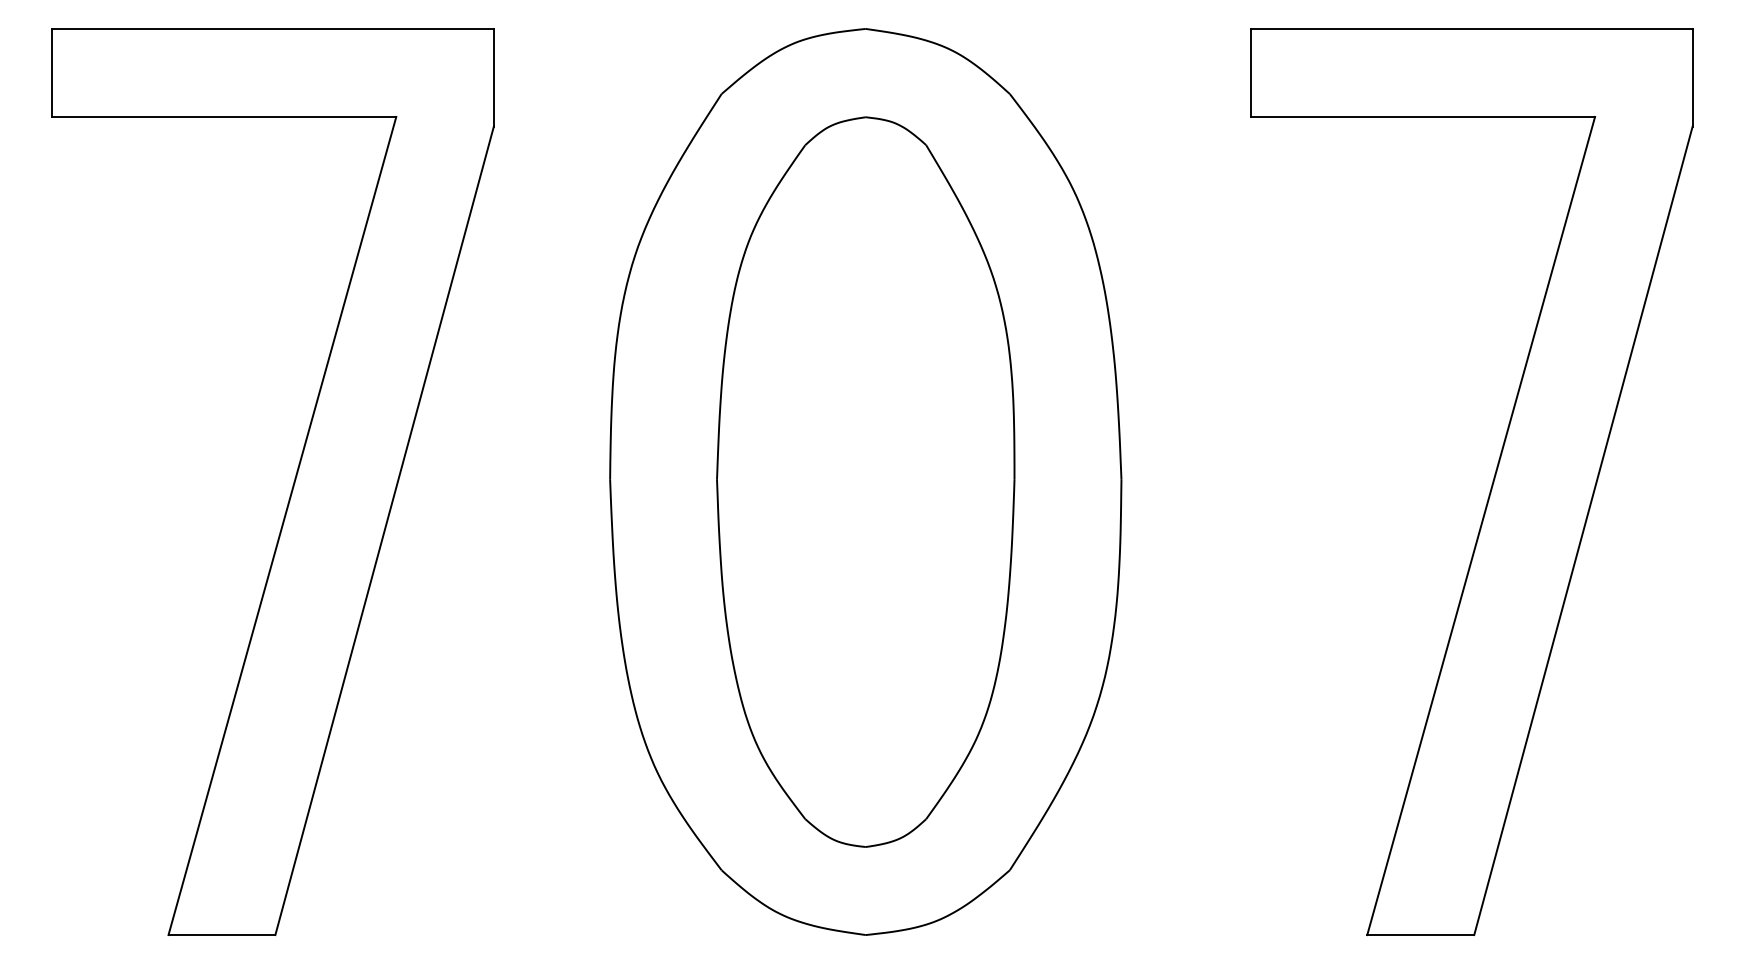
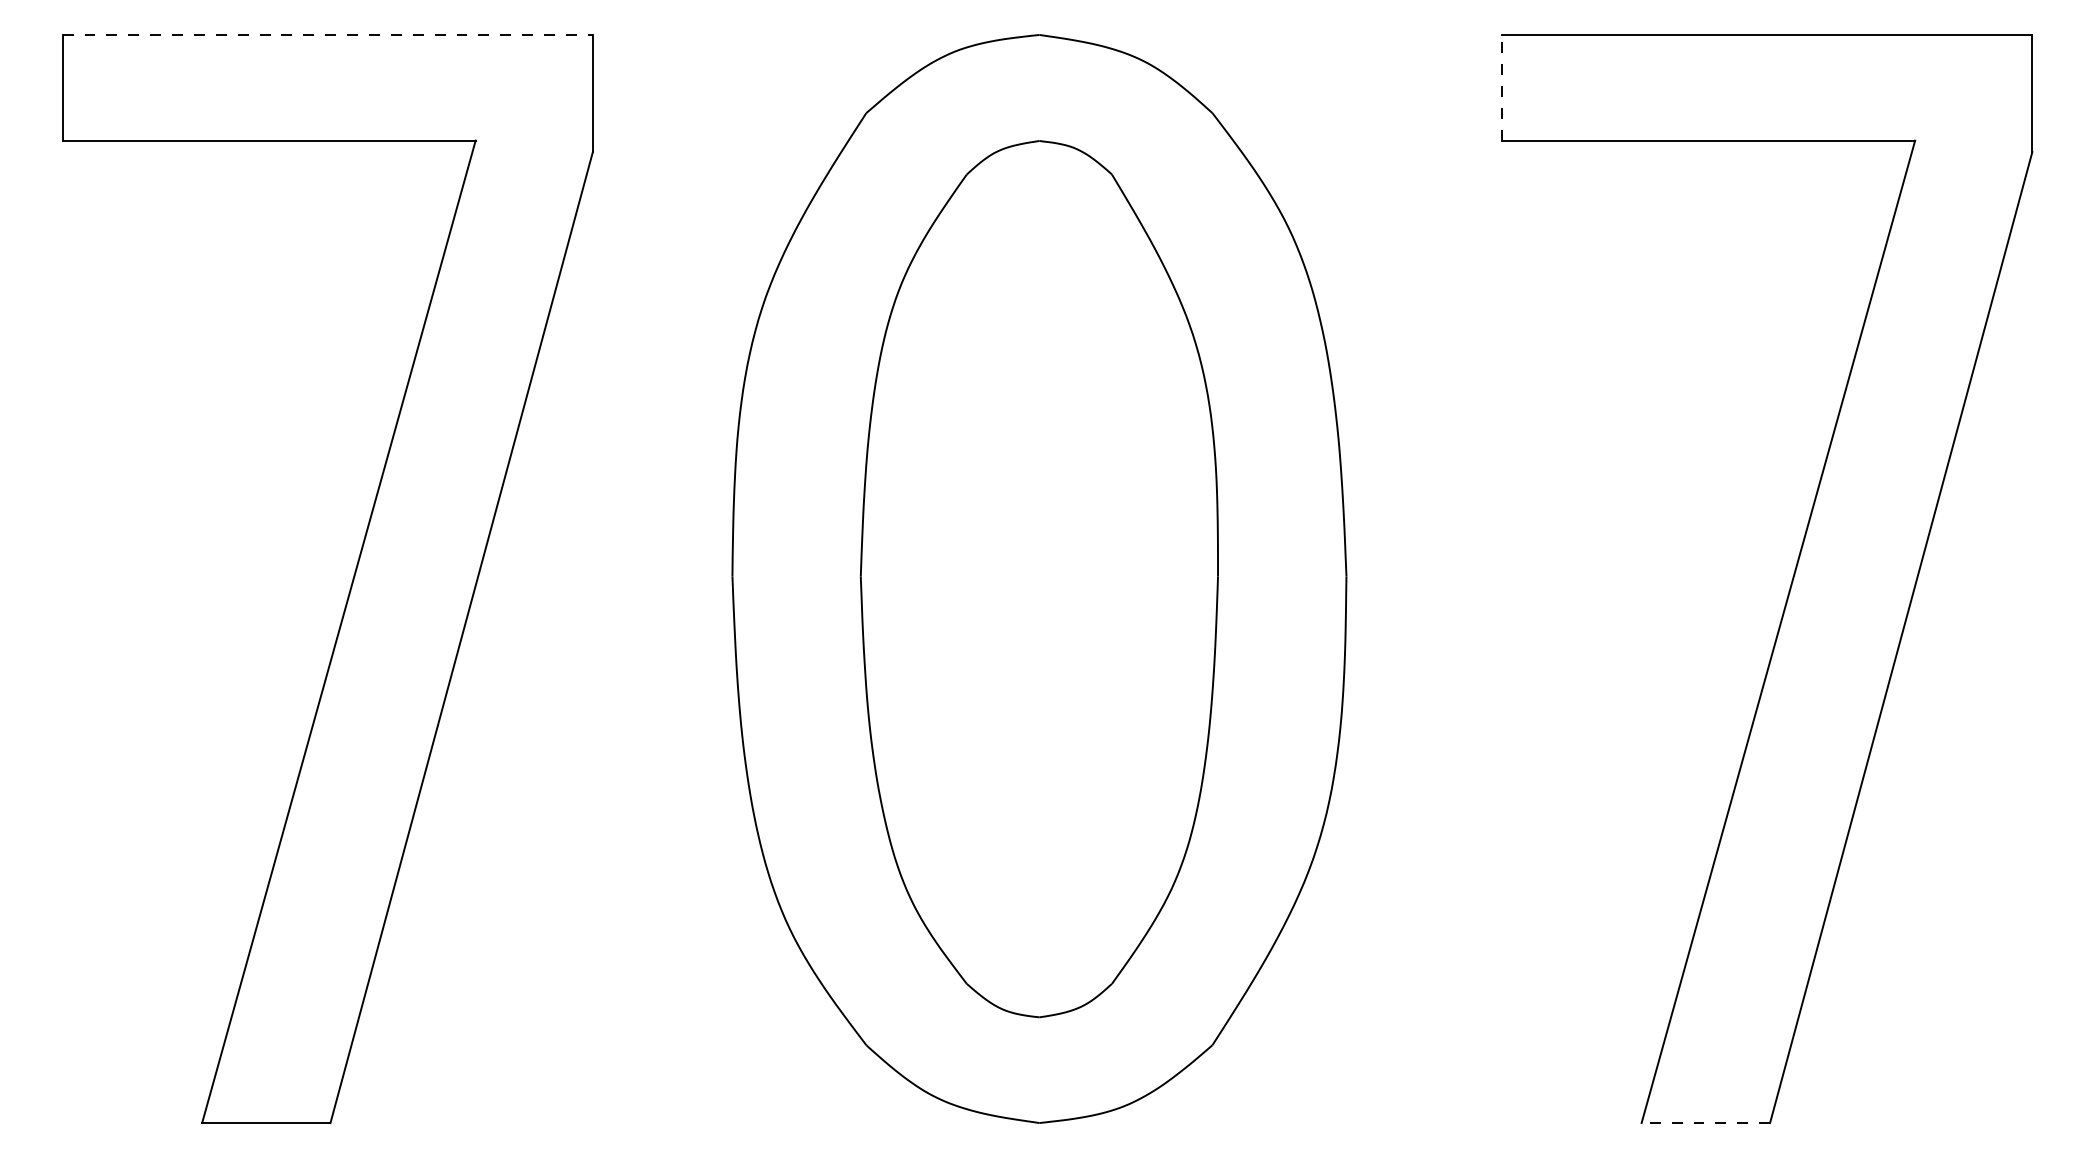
line: (273, 28) -> (328, 34), solid -> dashed
line: (1251, 72) -> (1502, 87), solid -> dashed
line: (1420, 935) -> (1705, 1123), solid -> dashed

